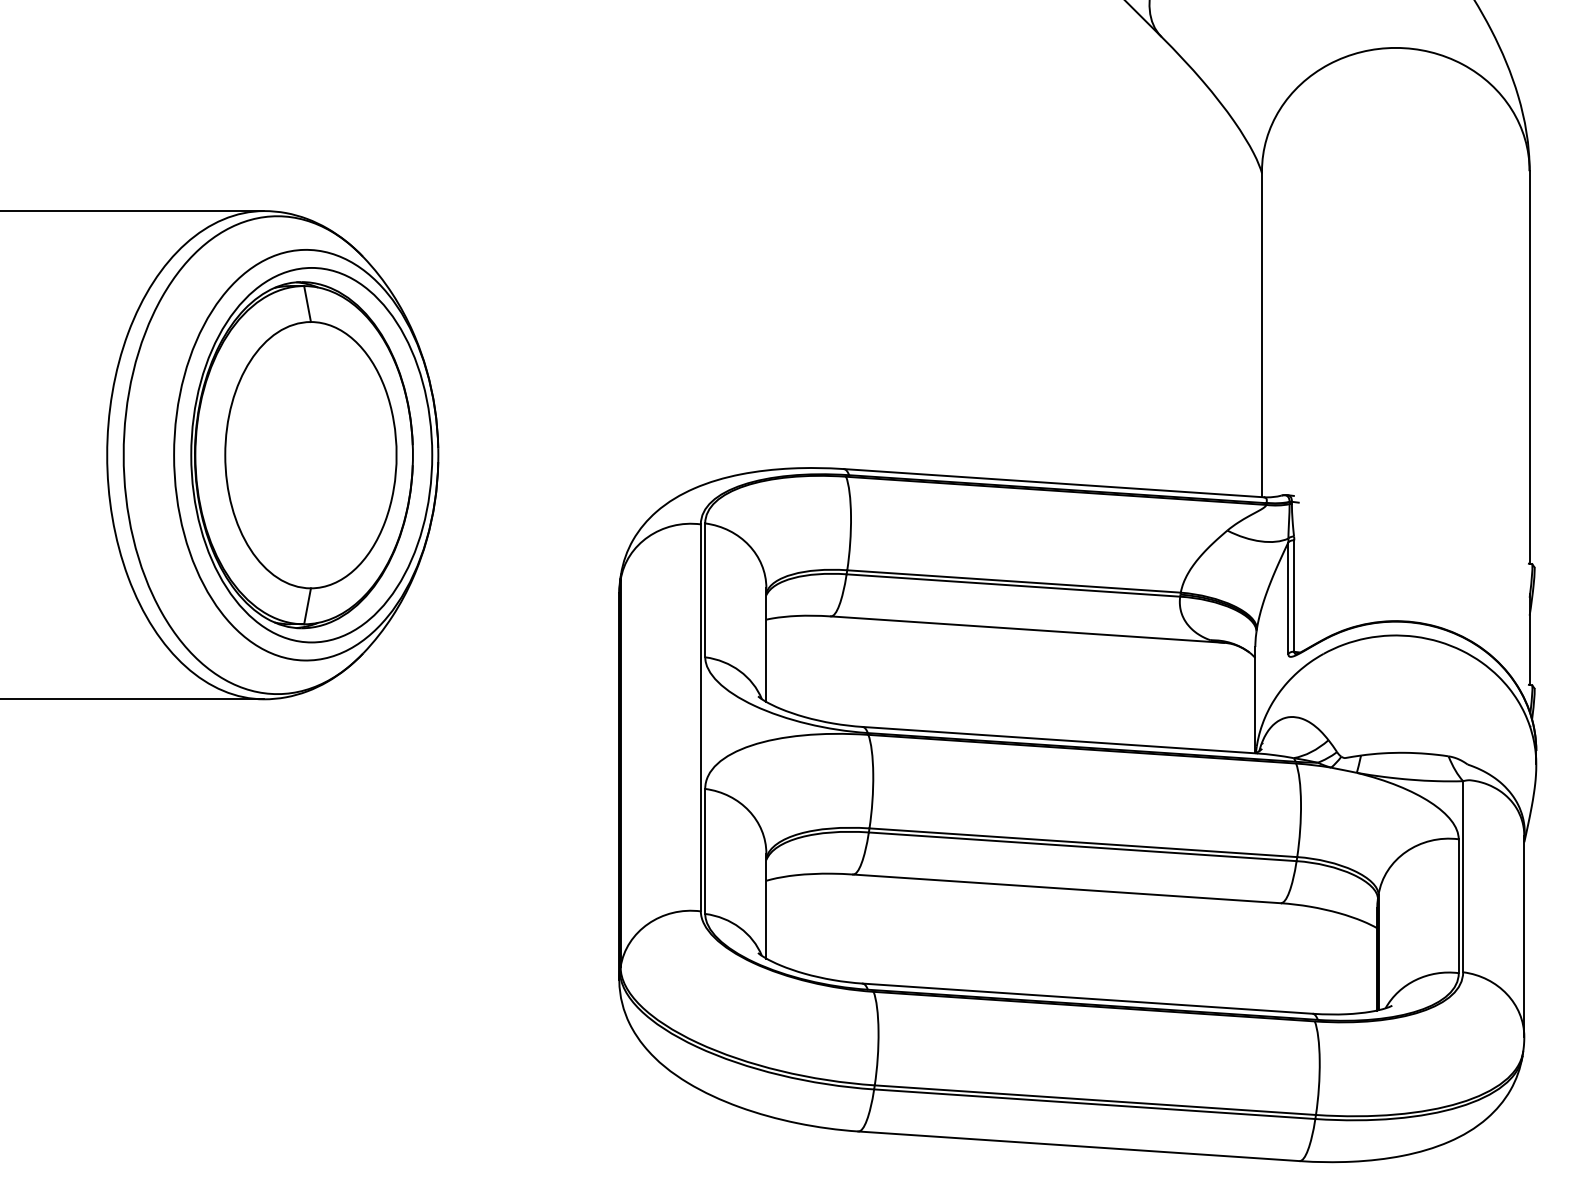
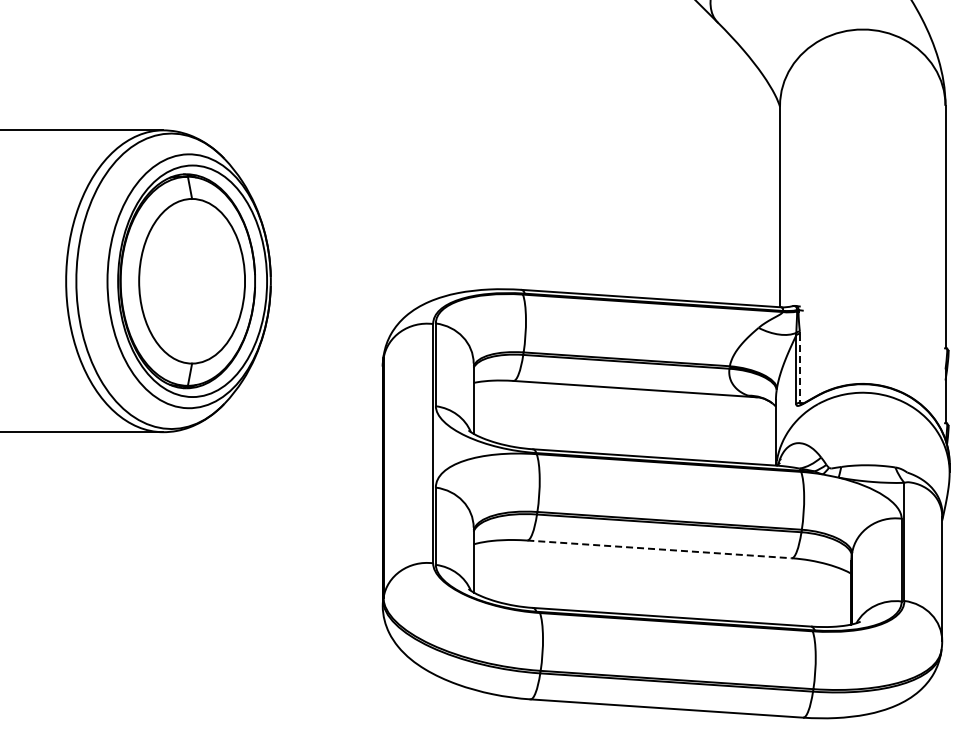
line: (1295, 596) -> (800, 368), solid -> dashed
line: (1066, 889) -> (659, 549), solid -> dashed

